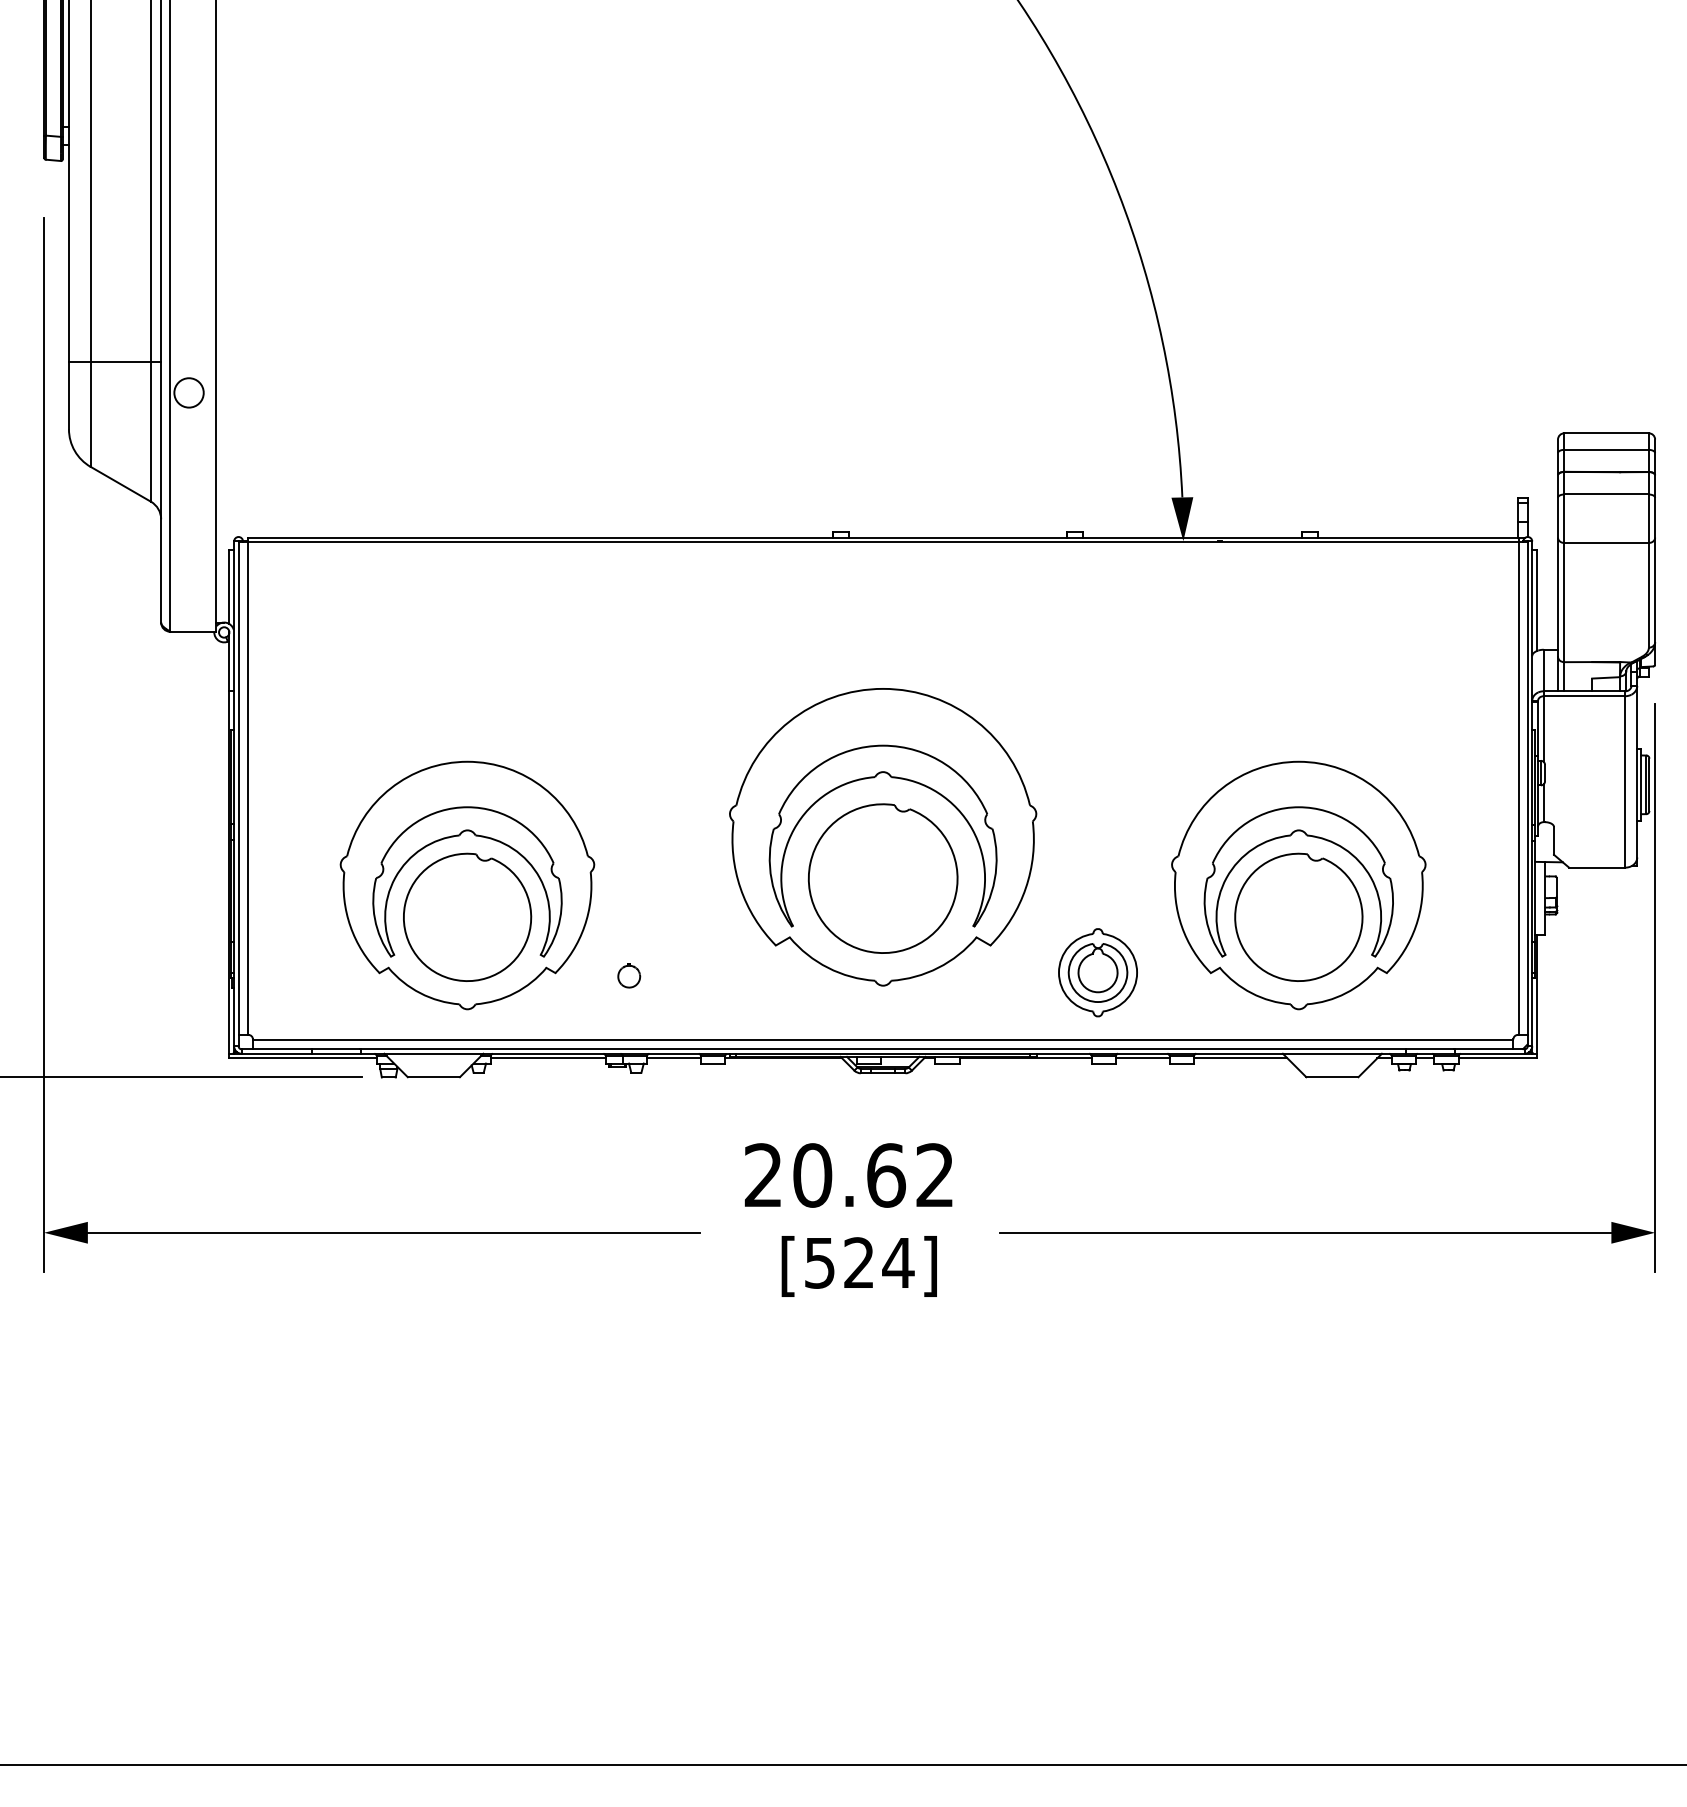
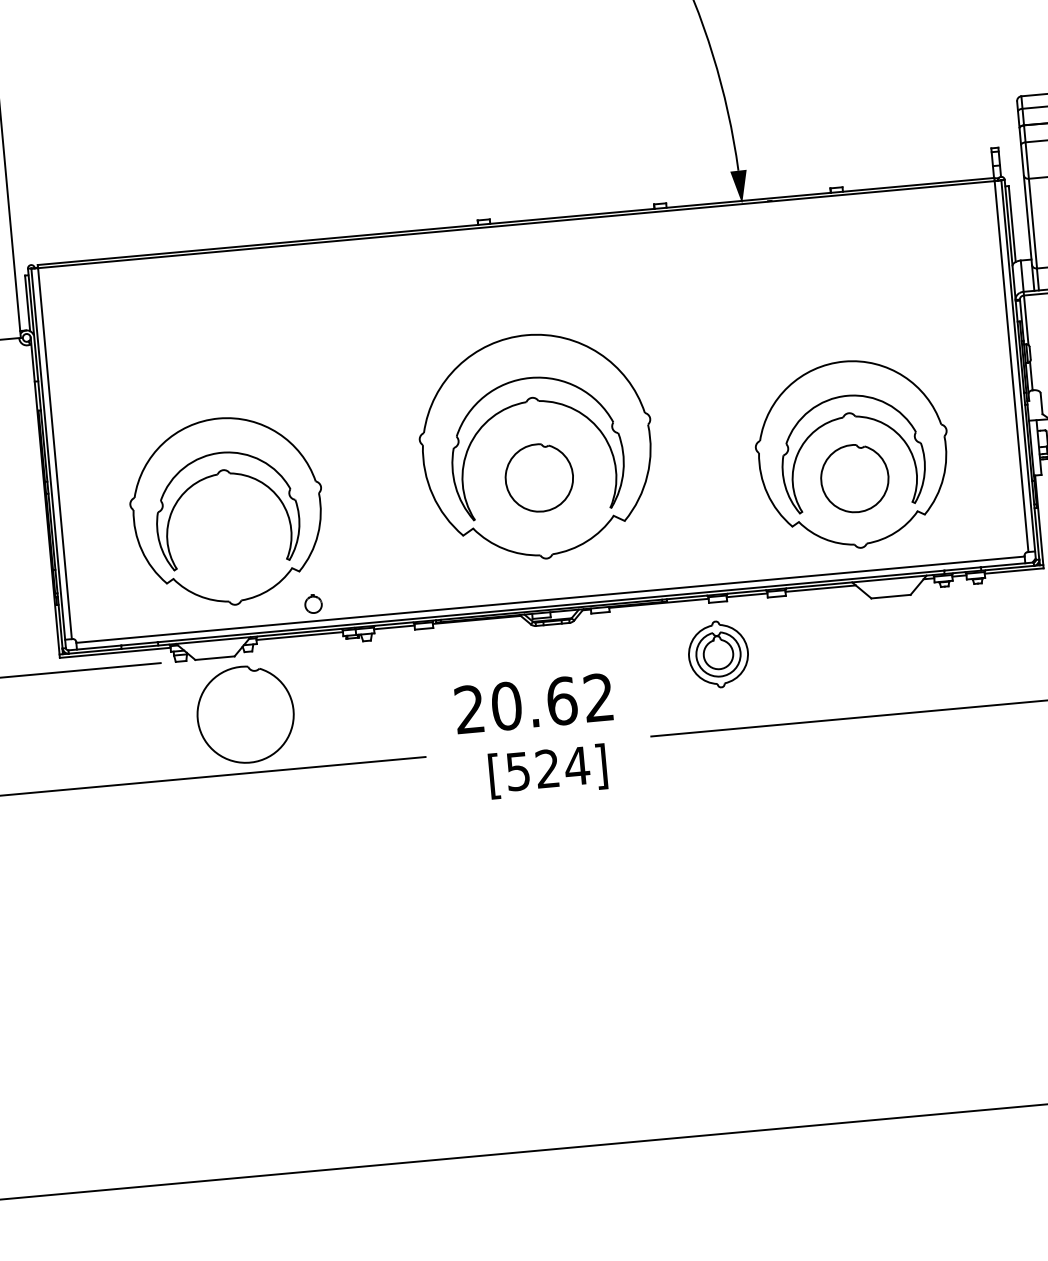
part: (882, 878) -> (538, 477), size x0.6
part: (467, 916) -> (245, 714), moved
part: (1298, 916) -> (854, 478), size x0.7
part: (1097, 972) -> (718, 654), moved
part: (629, 975) -> (313, 603), moved

